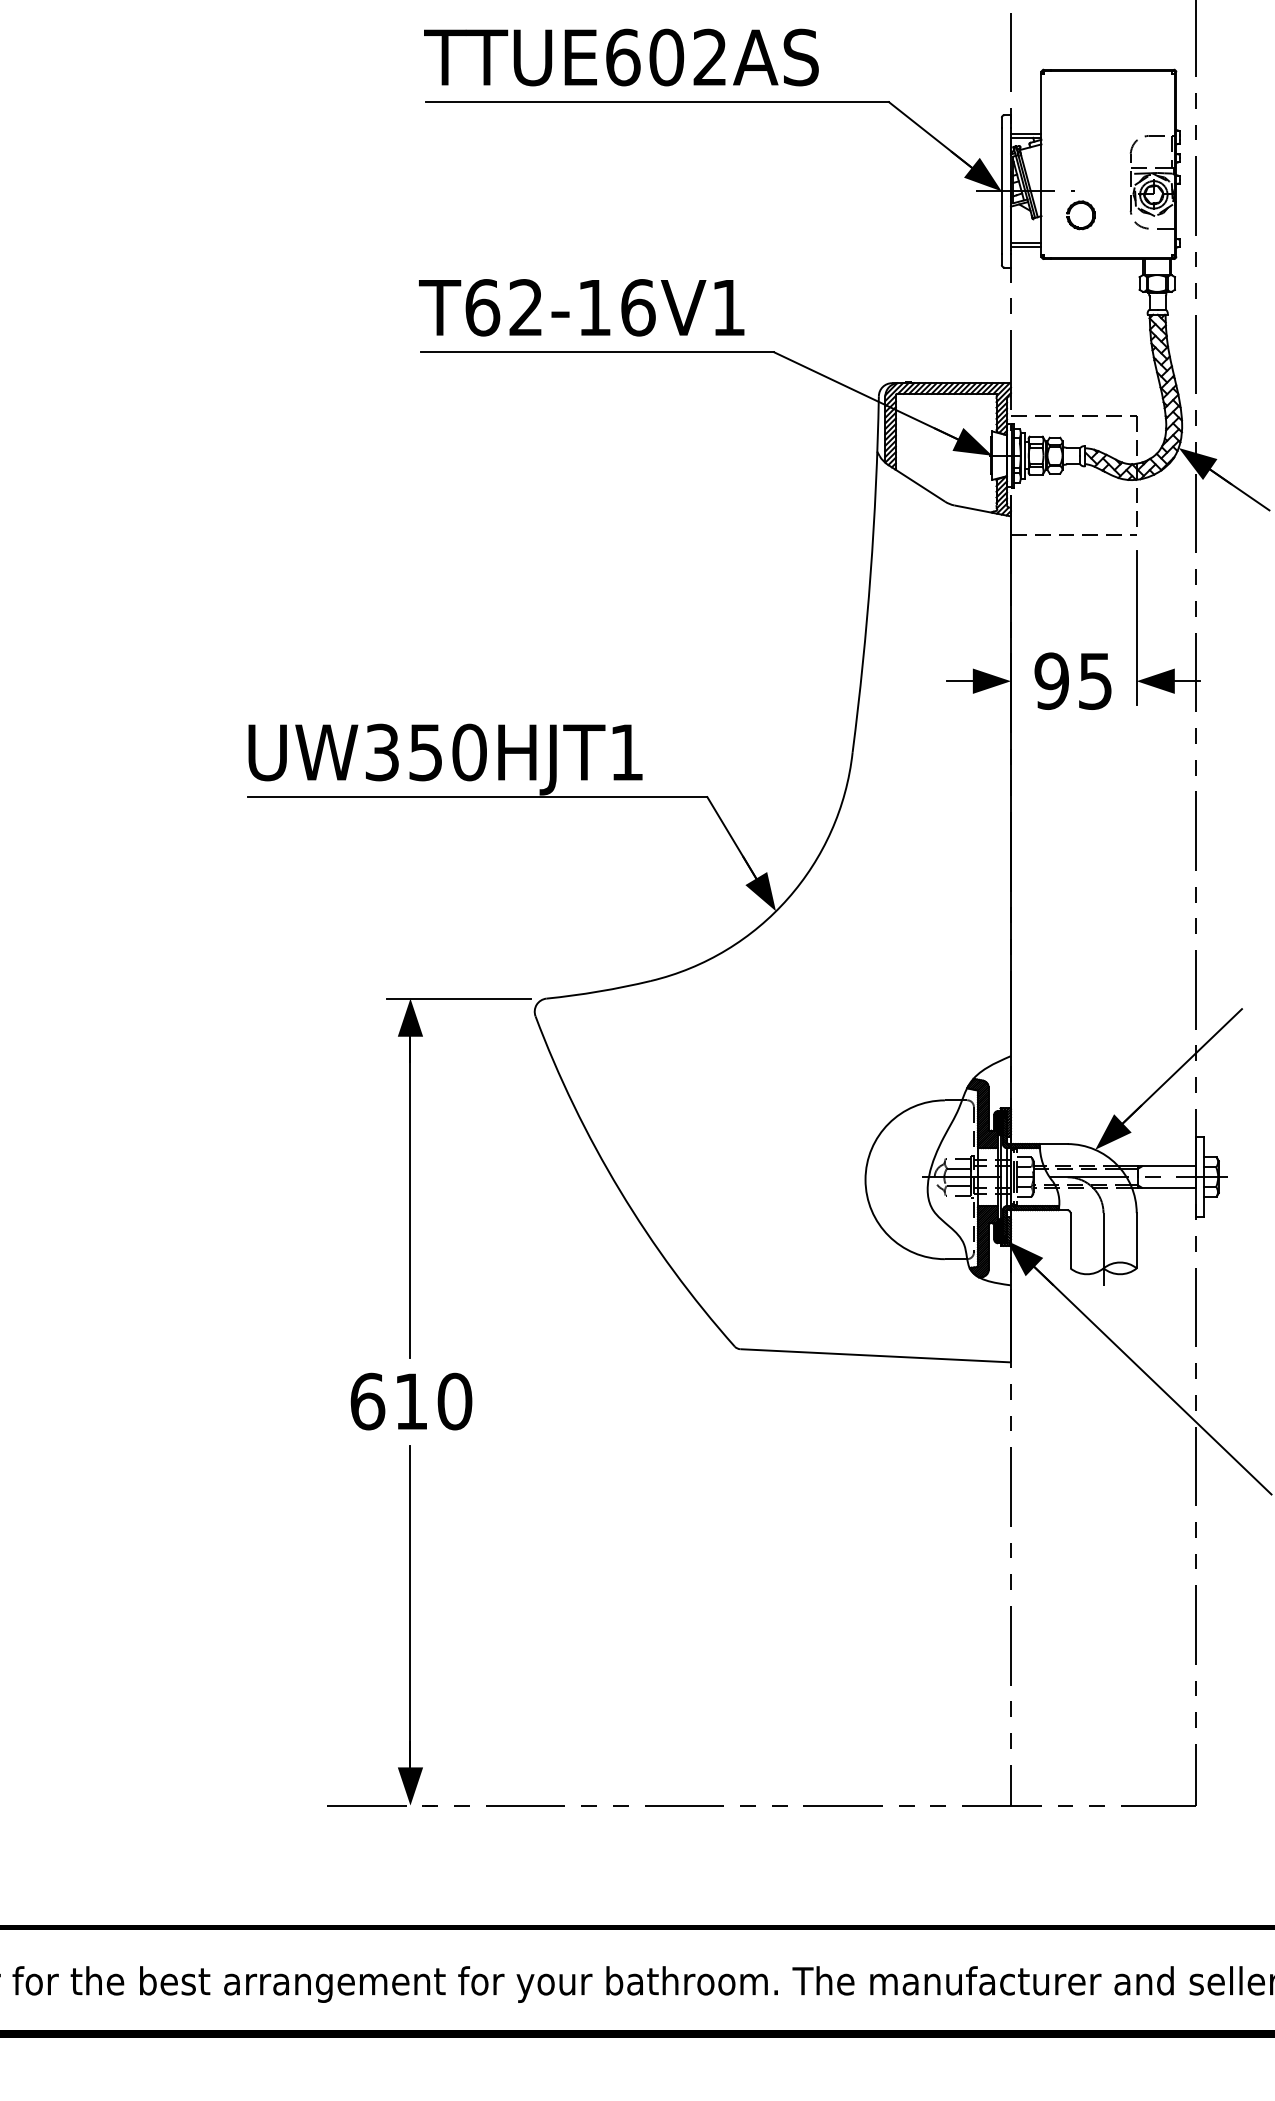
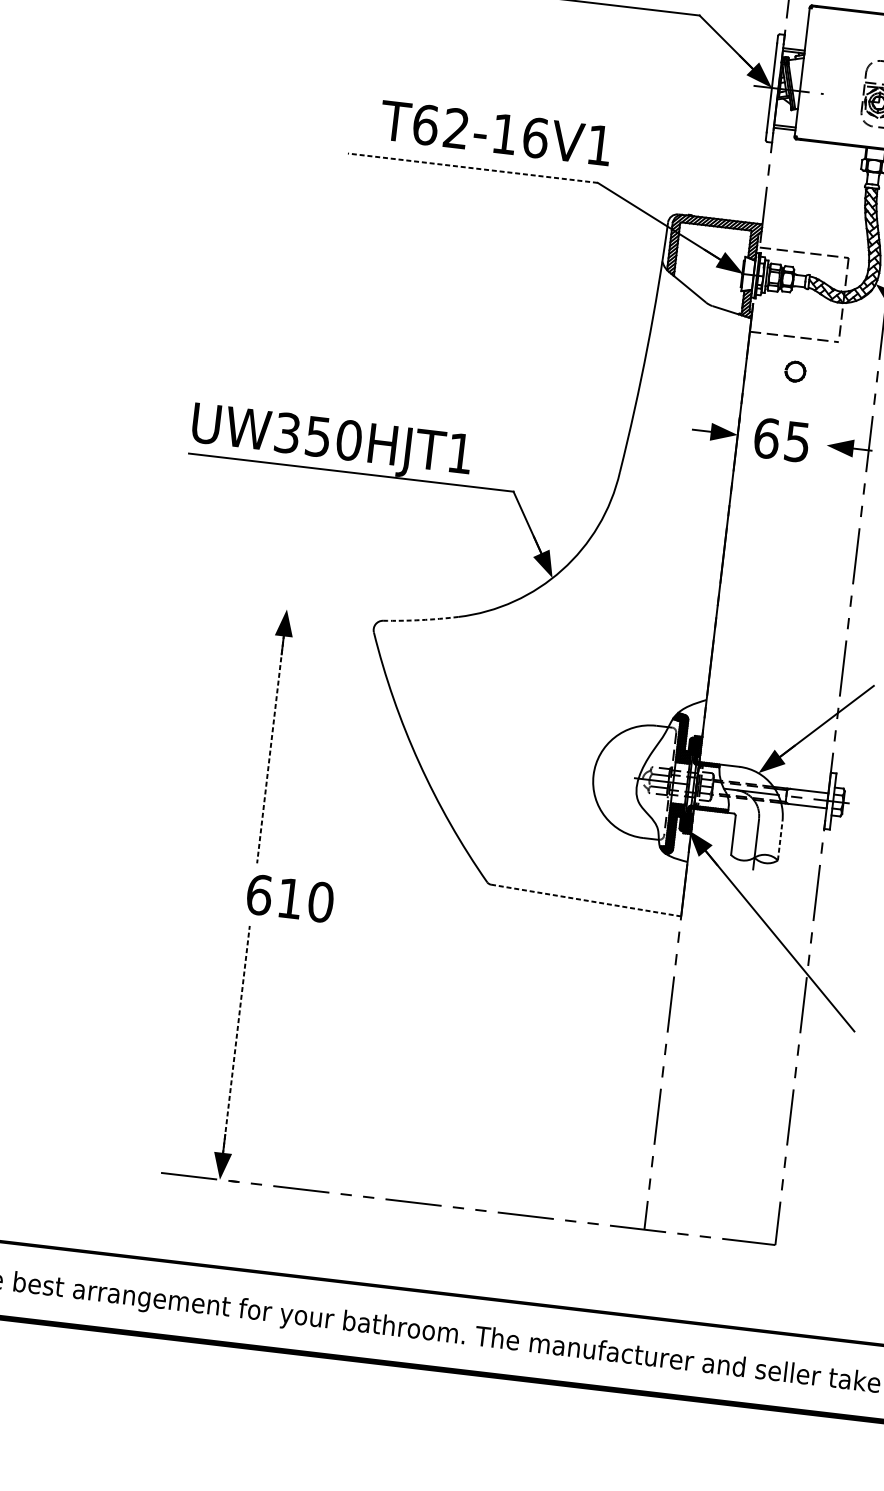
part: (1070, 212) -> (788, 368), moved
text: (581, 307) -> (495, 132), moved
line: (597, 352) -> (472, 168), solid -> dashed
line: (1136, 628) -> (830, 408), removed
text: (1051, 680) -> (766, 437), 95 -> 65
line: (599, 991) -> (421, 620), solid -> dashed
line: (458, 998) -> (320, 613), removed
line: (410, 1185) -> (271, 741), solid -> dashed
line: (1136, 1240) -> (780, 840), solid -> dashed
line: (876, 1355) -> (586, 900), solid -> dashed
text: (411, 1401) -> (290, 898), moved
line: (410, 1619) -> (235, 1048), solid -> dashed

